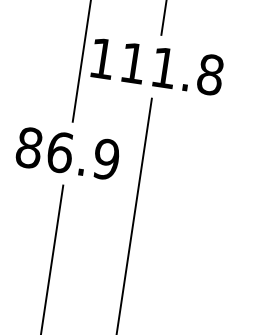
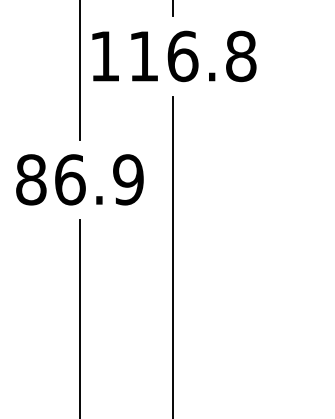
text: (163, 67) -> (182, 56), 111.8 -> 116.8

